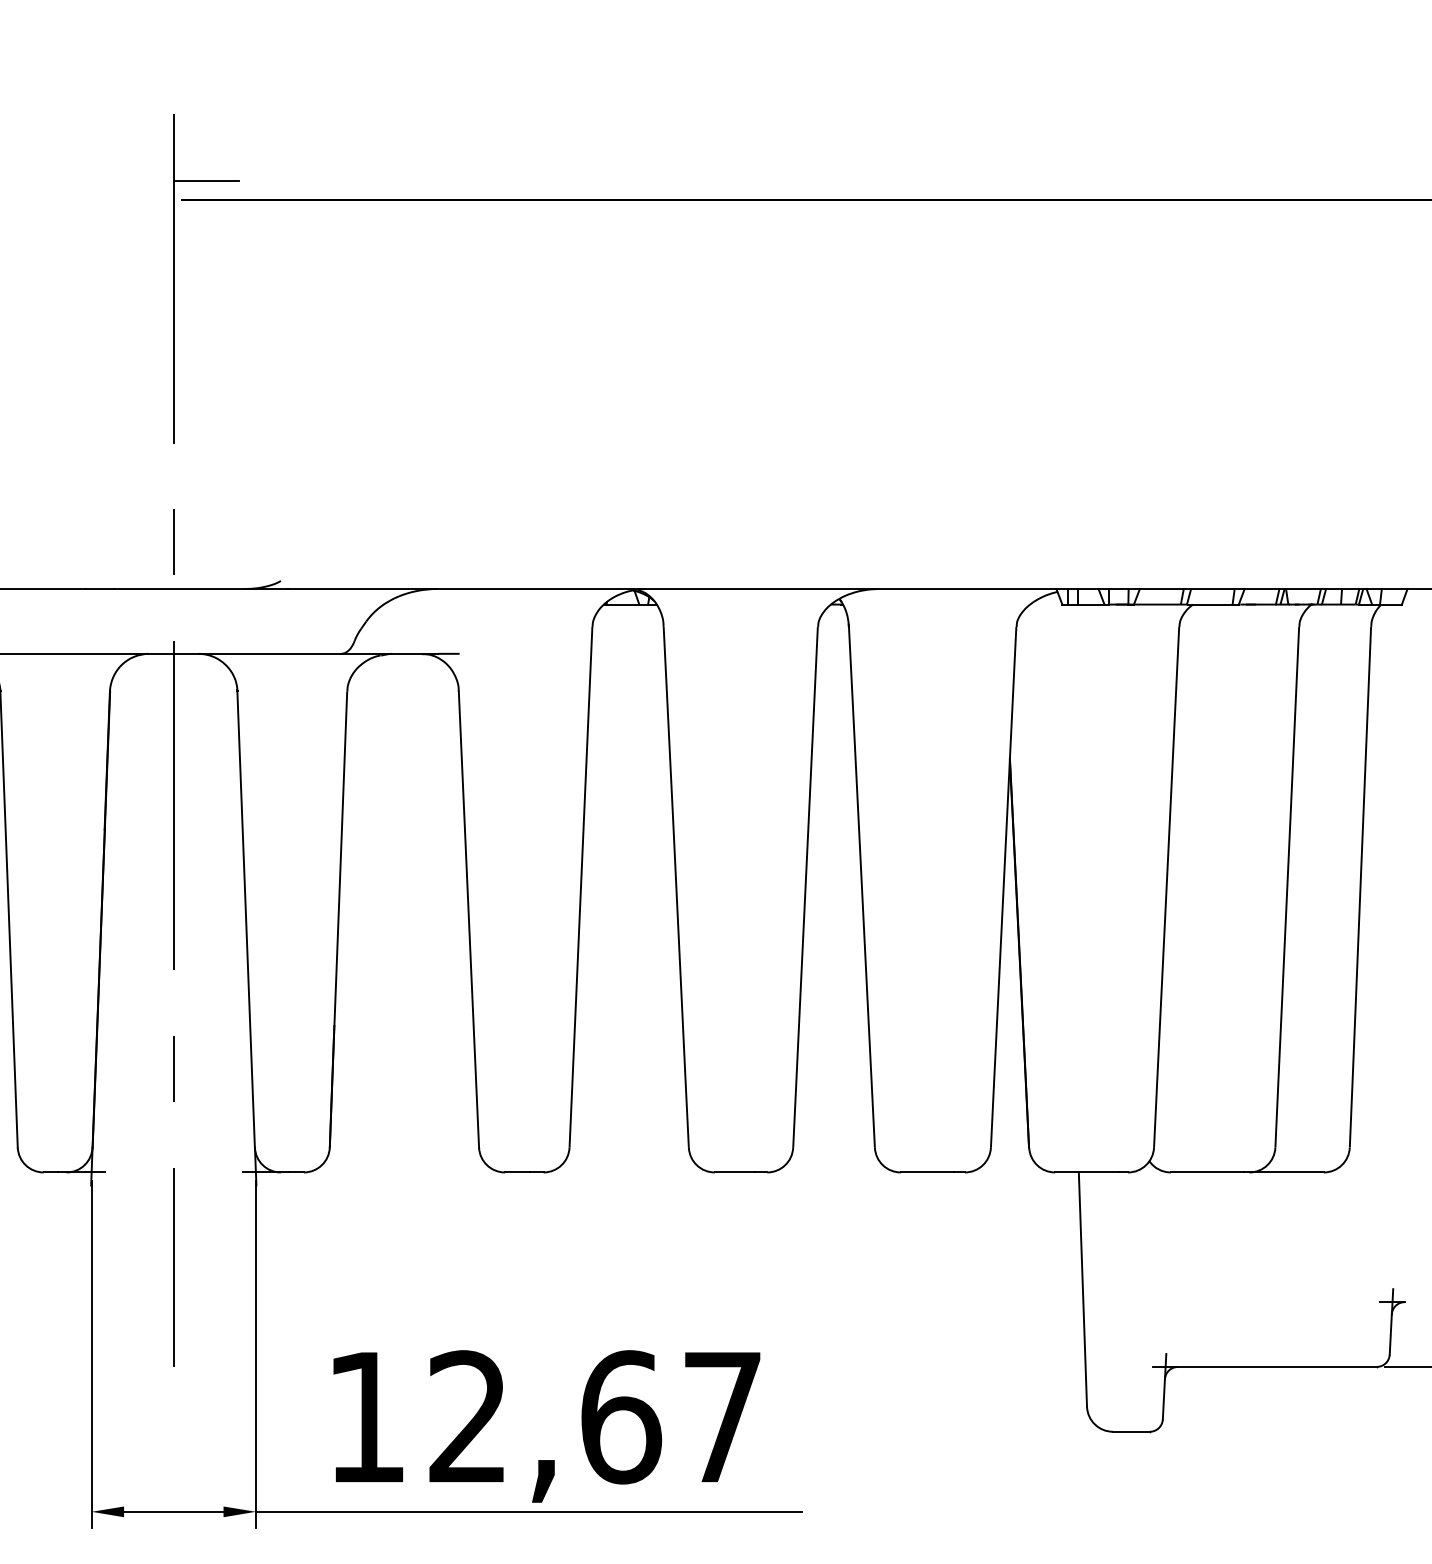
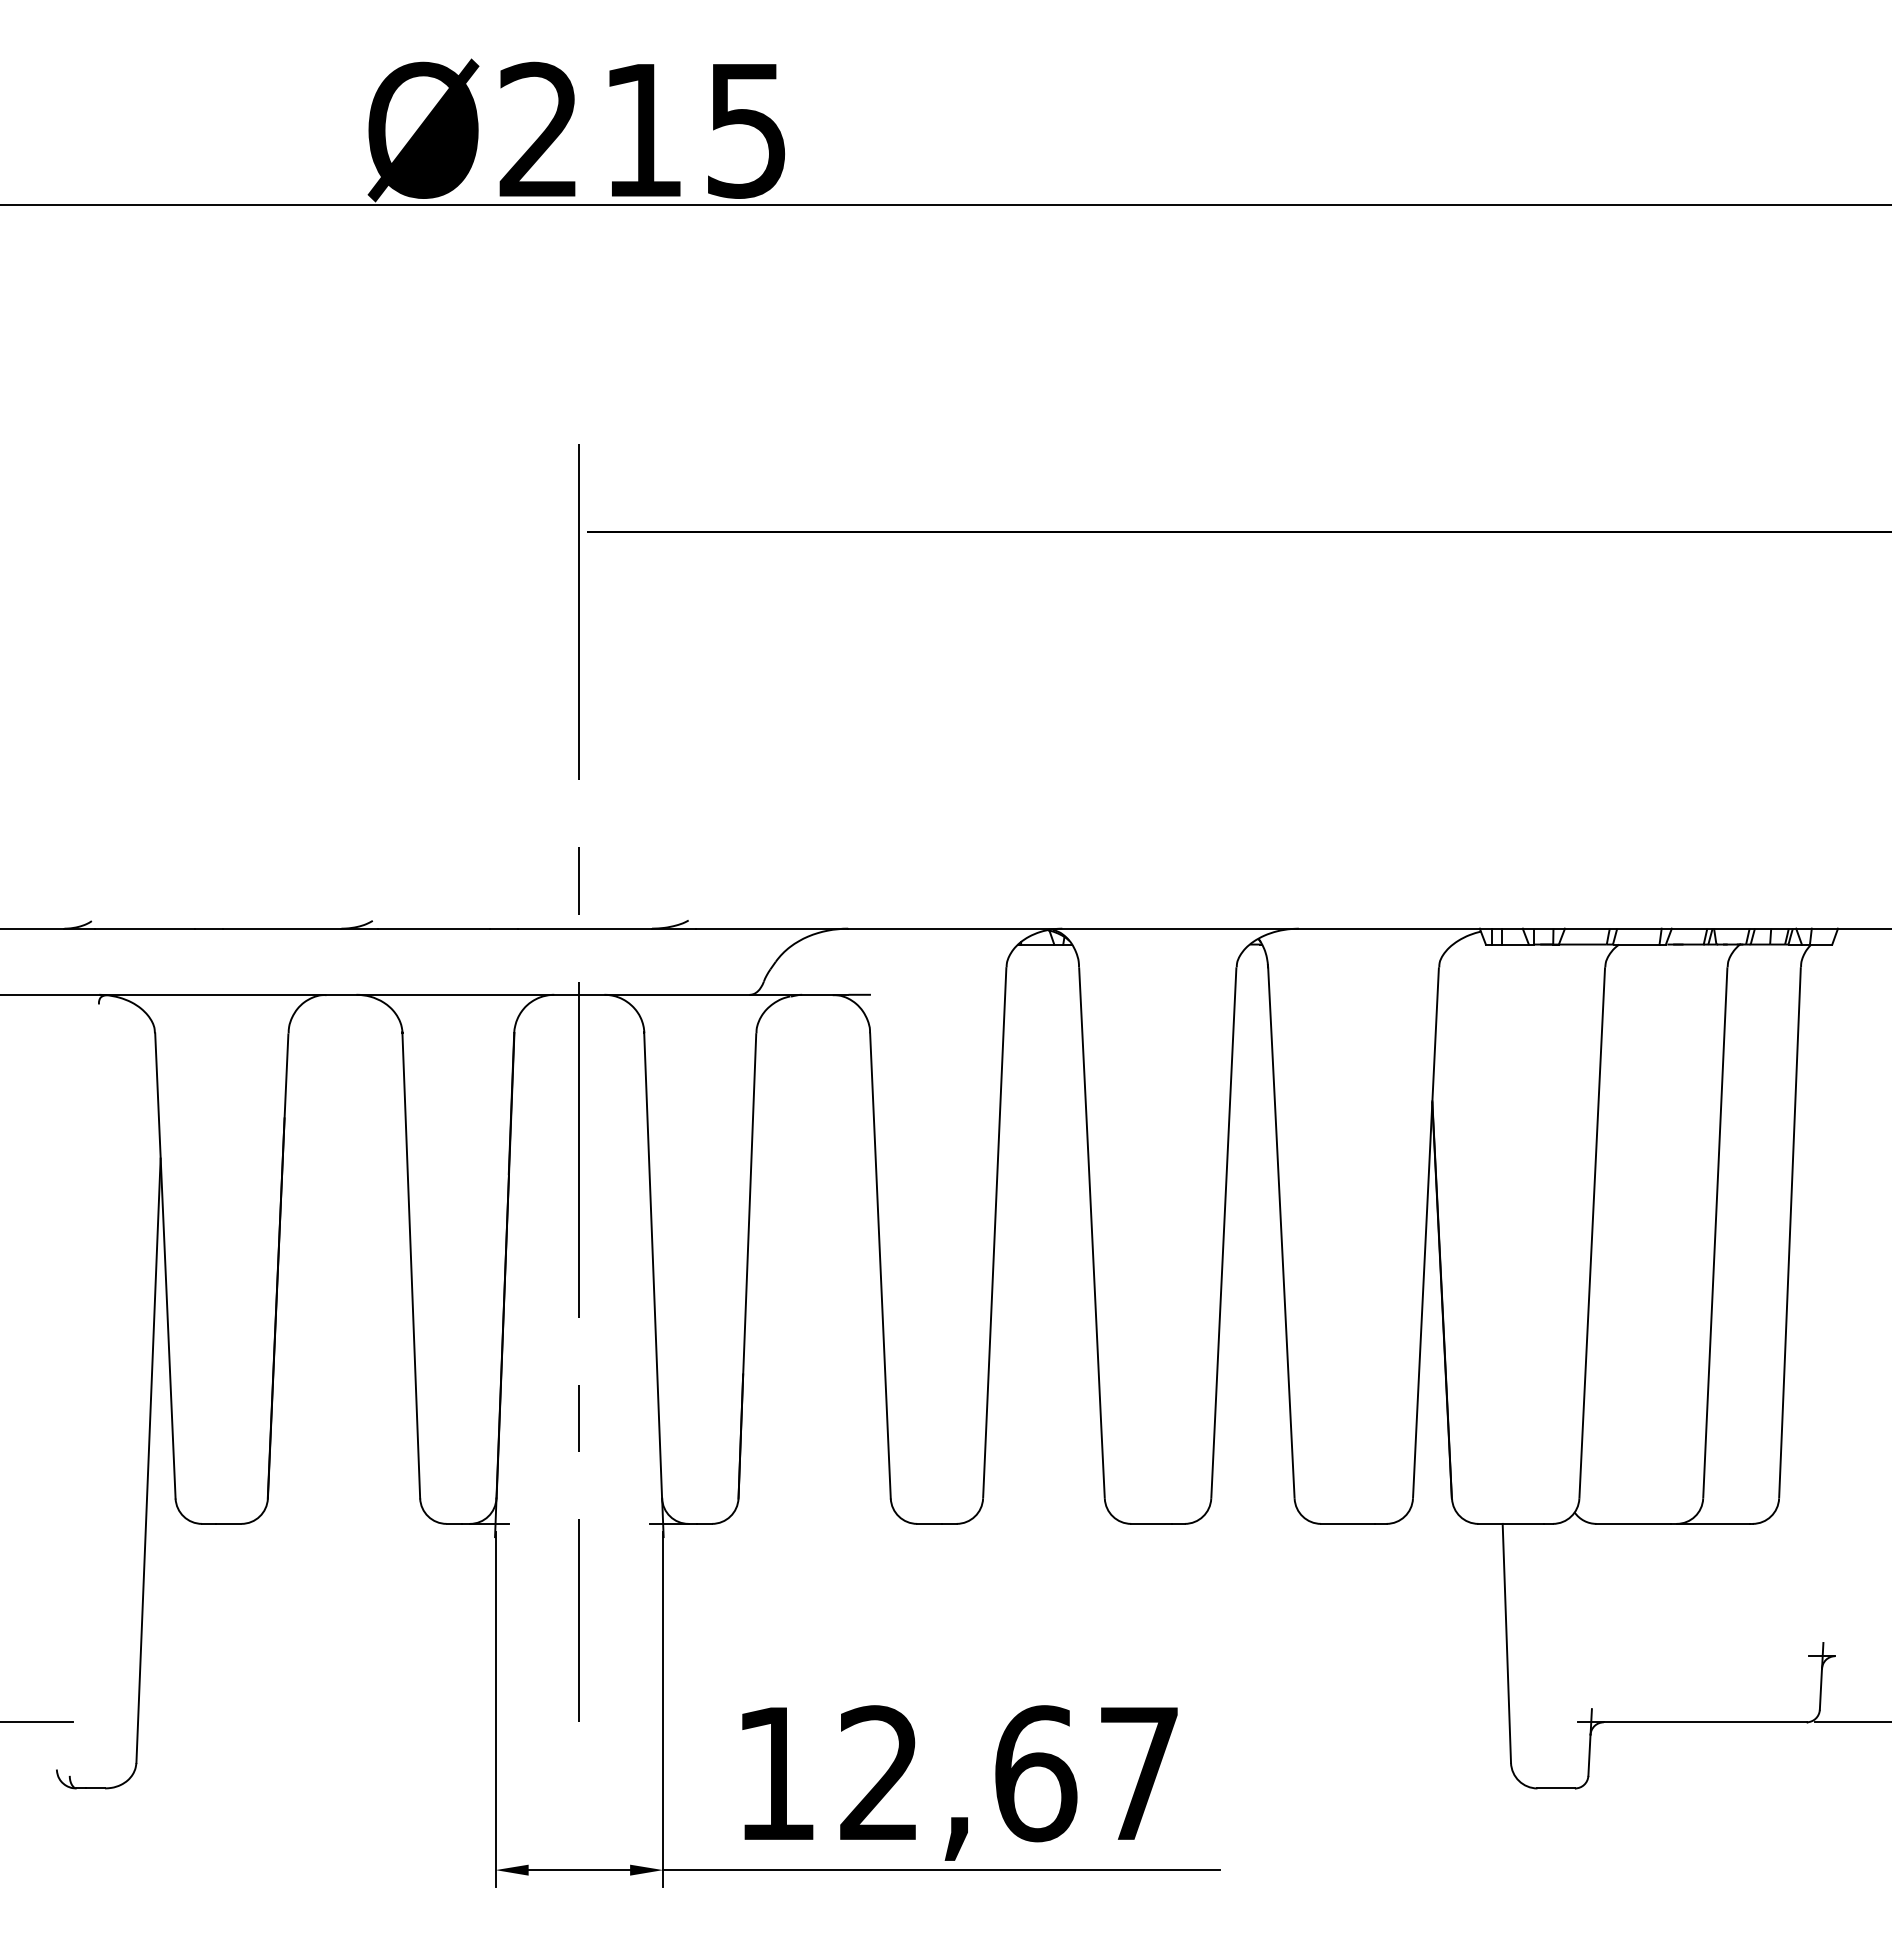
line: (206, 181) -> (612, 512), removed

